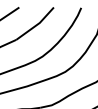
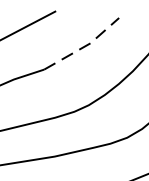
line: (37, 24) -> (85, 45), solid -> dashed

